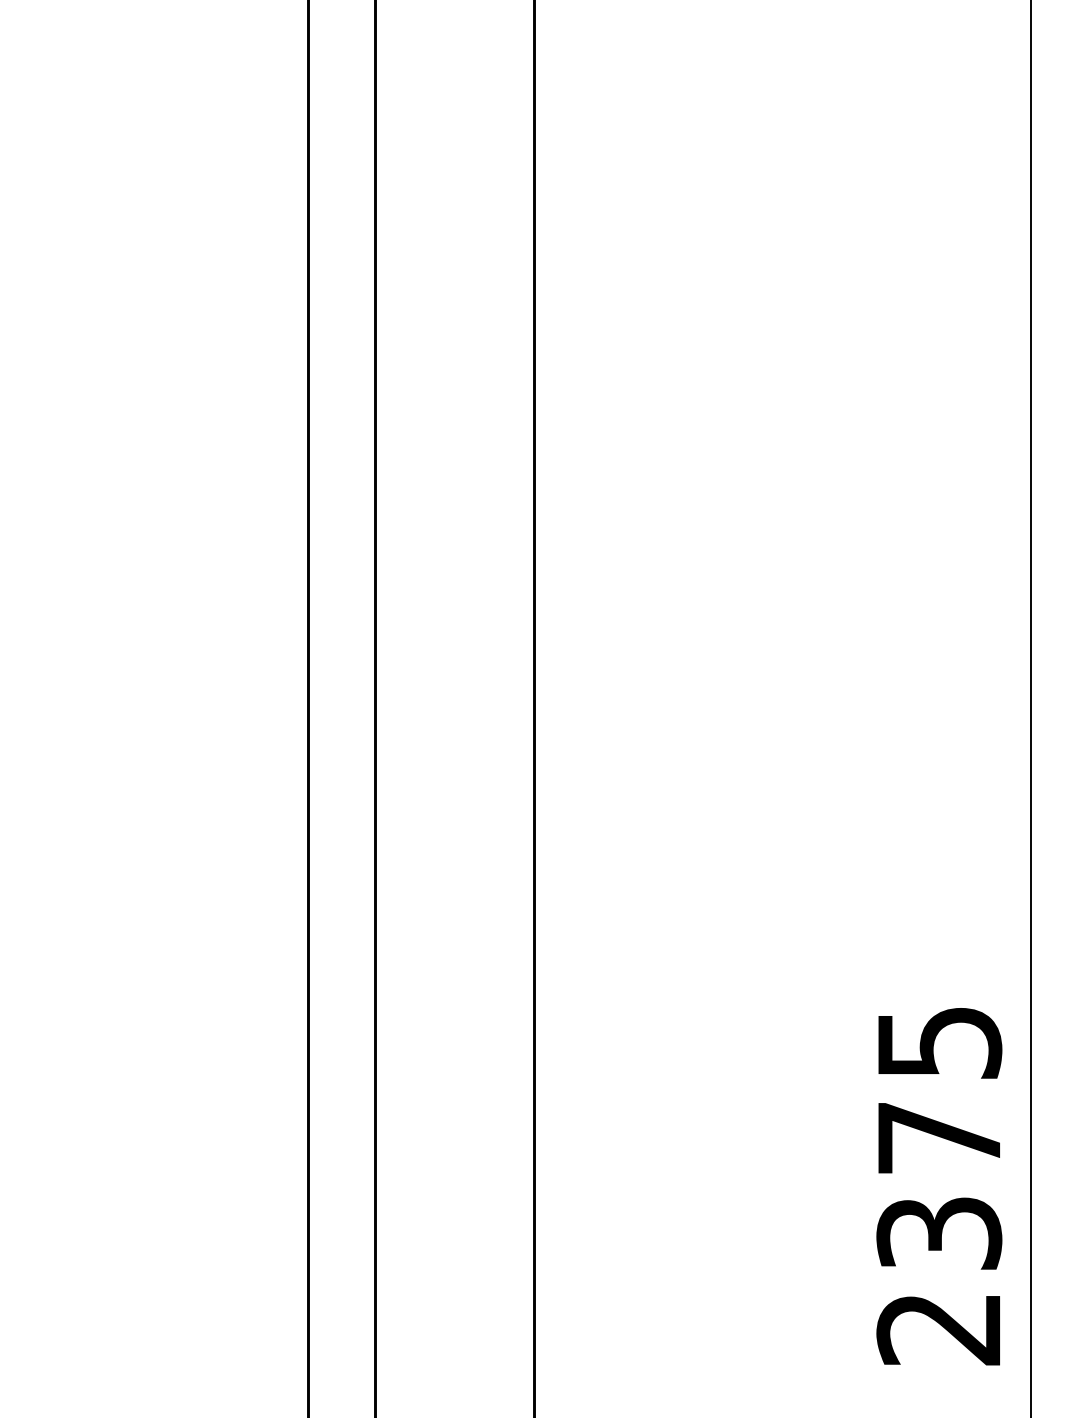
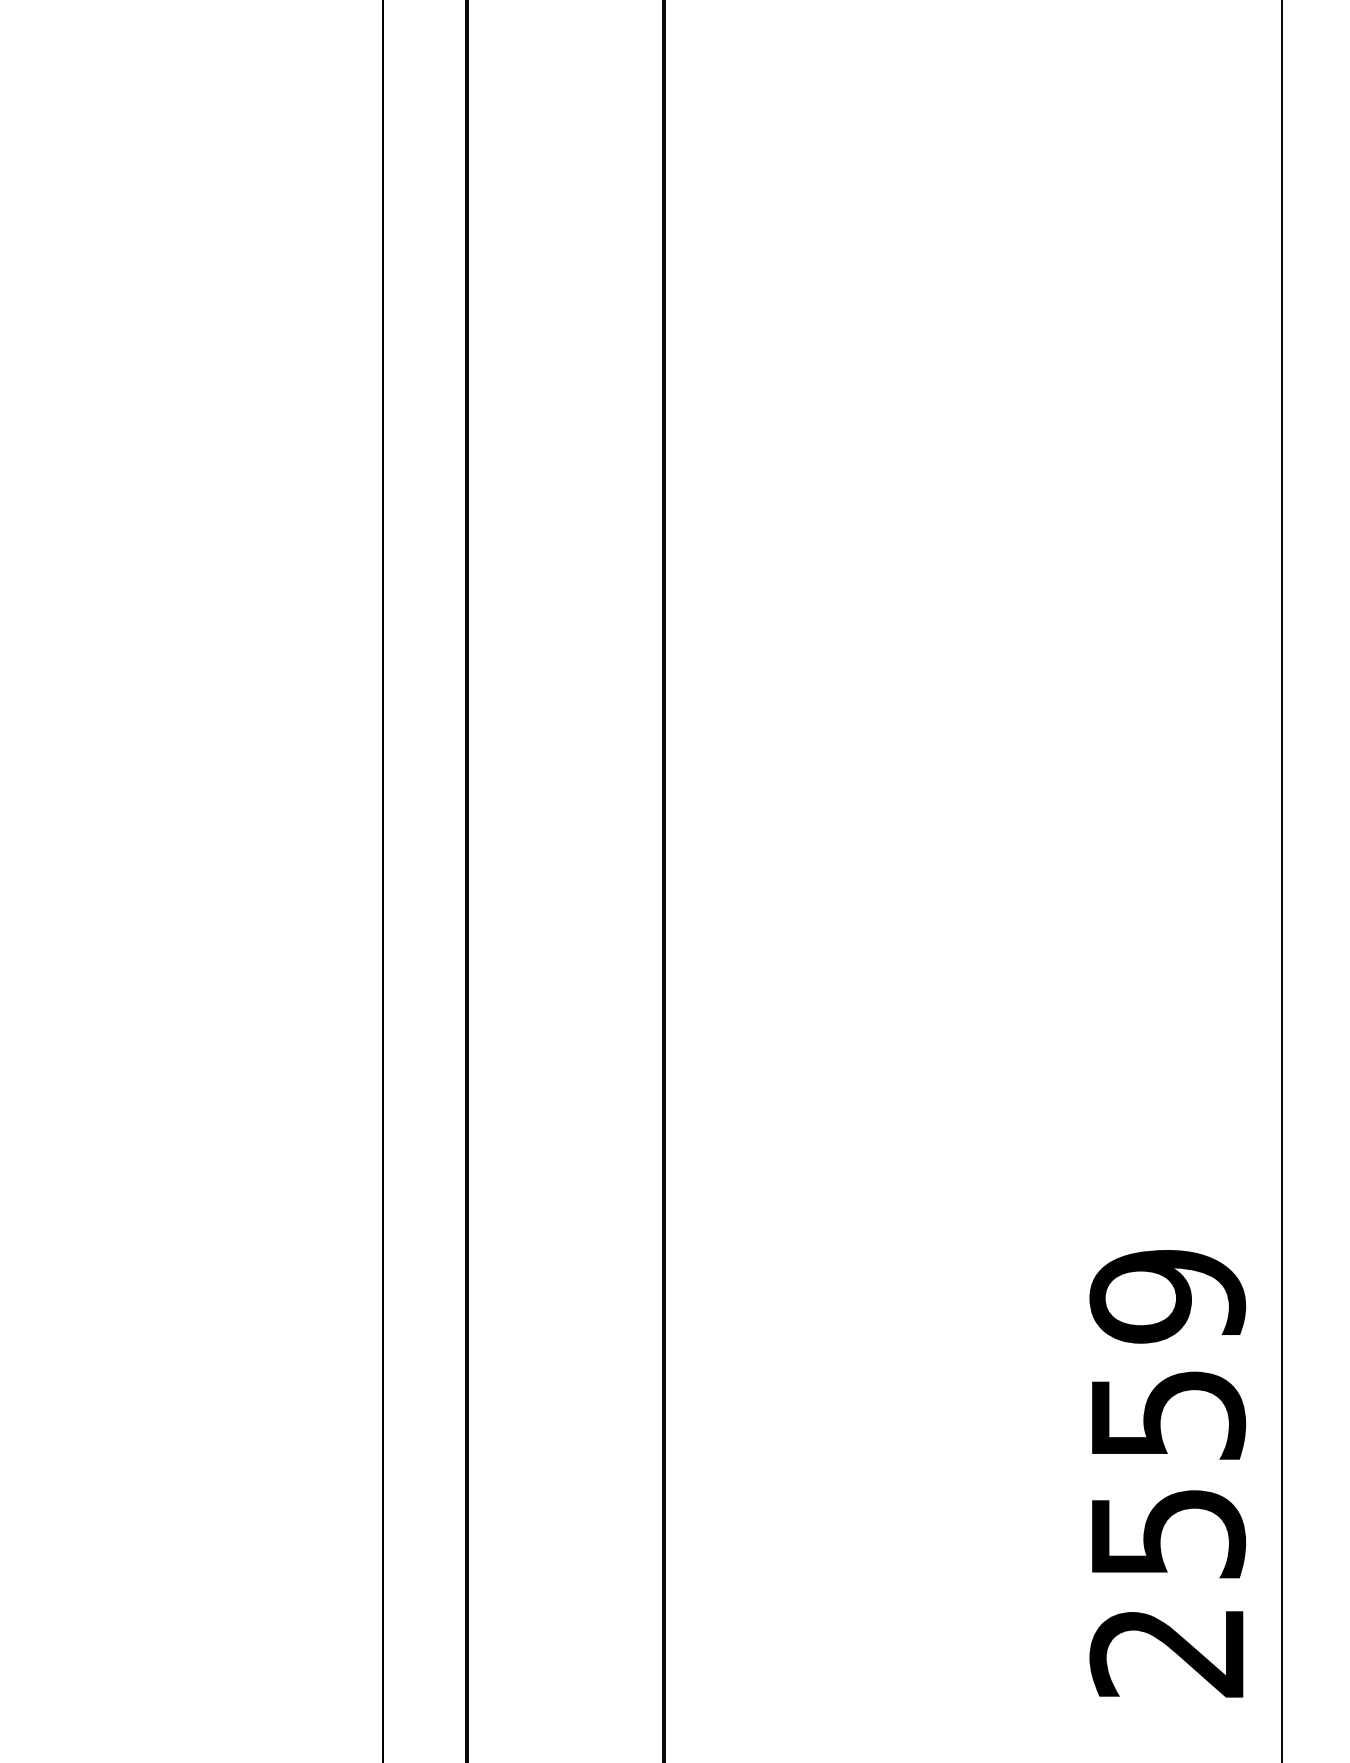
text: (939, 1137) -> (1167, 1414), 2375 -> 2559

